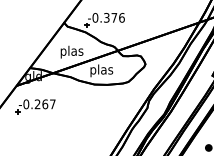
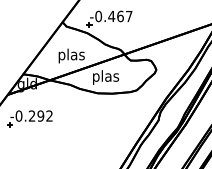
text: (113, 17) -> (119, 16), -0.376 -> -0.467
text: (48, 104) -> (44, 116), -0.267 -> -0.292

